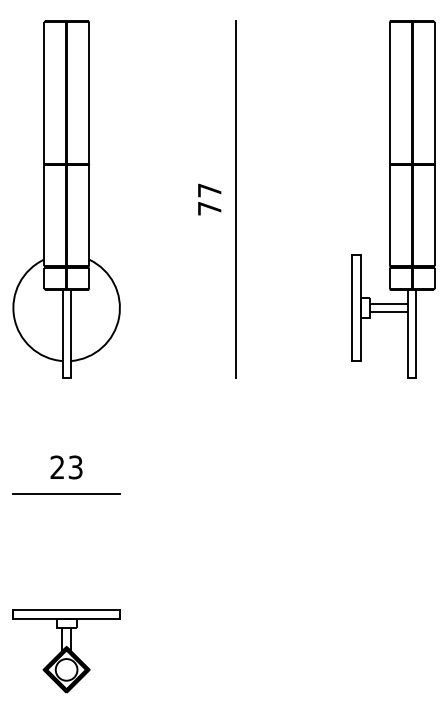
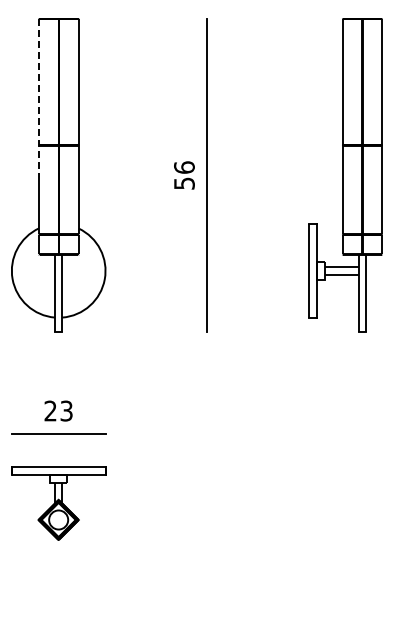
line: (44, 109) -> (39, 96), solid -> dashed
text: (209, 199) -> (184, 175), 77 -> 56
part: (66, 651) -> (58, 503), moved

